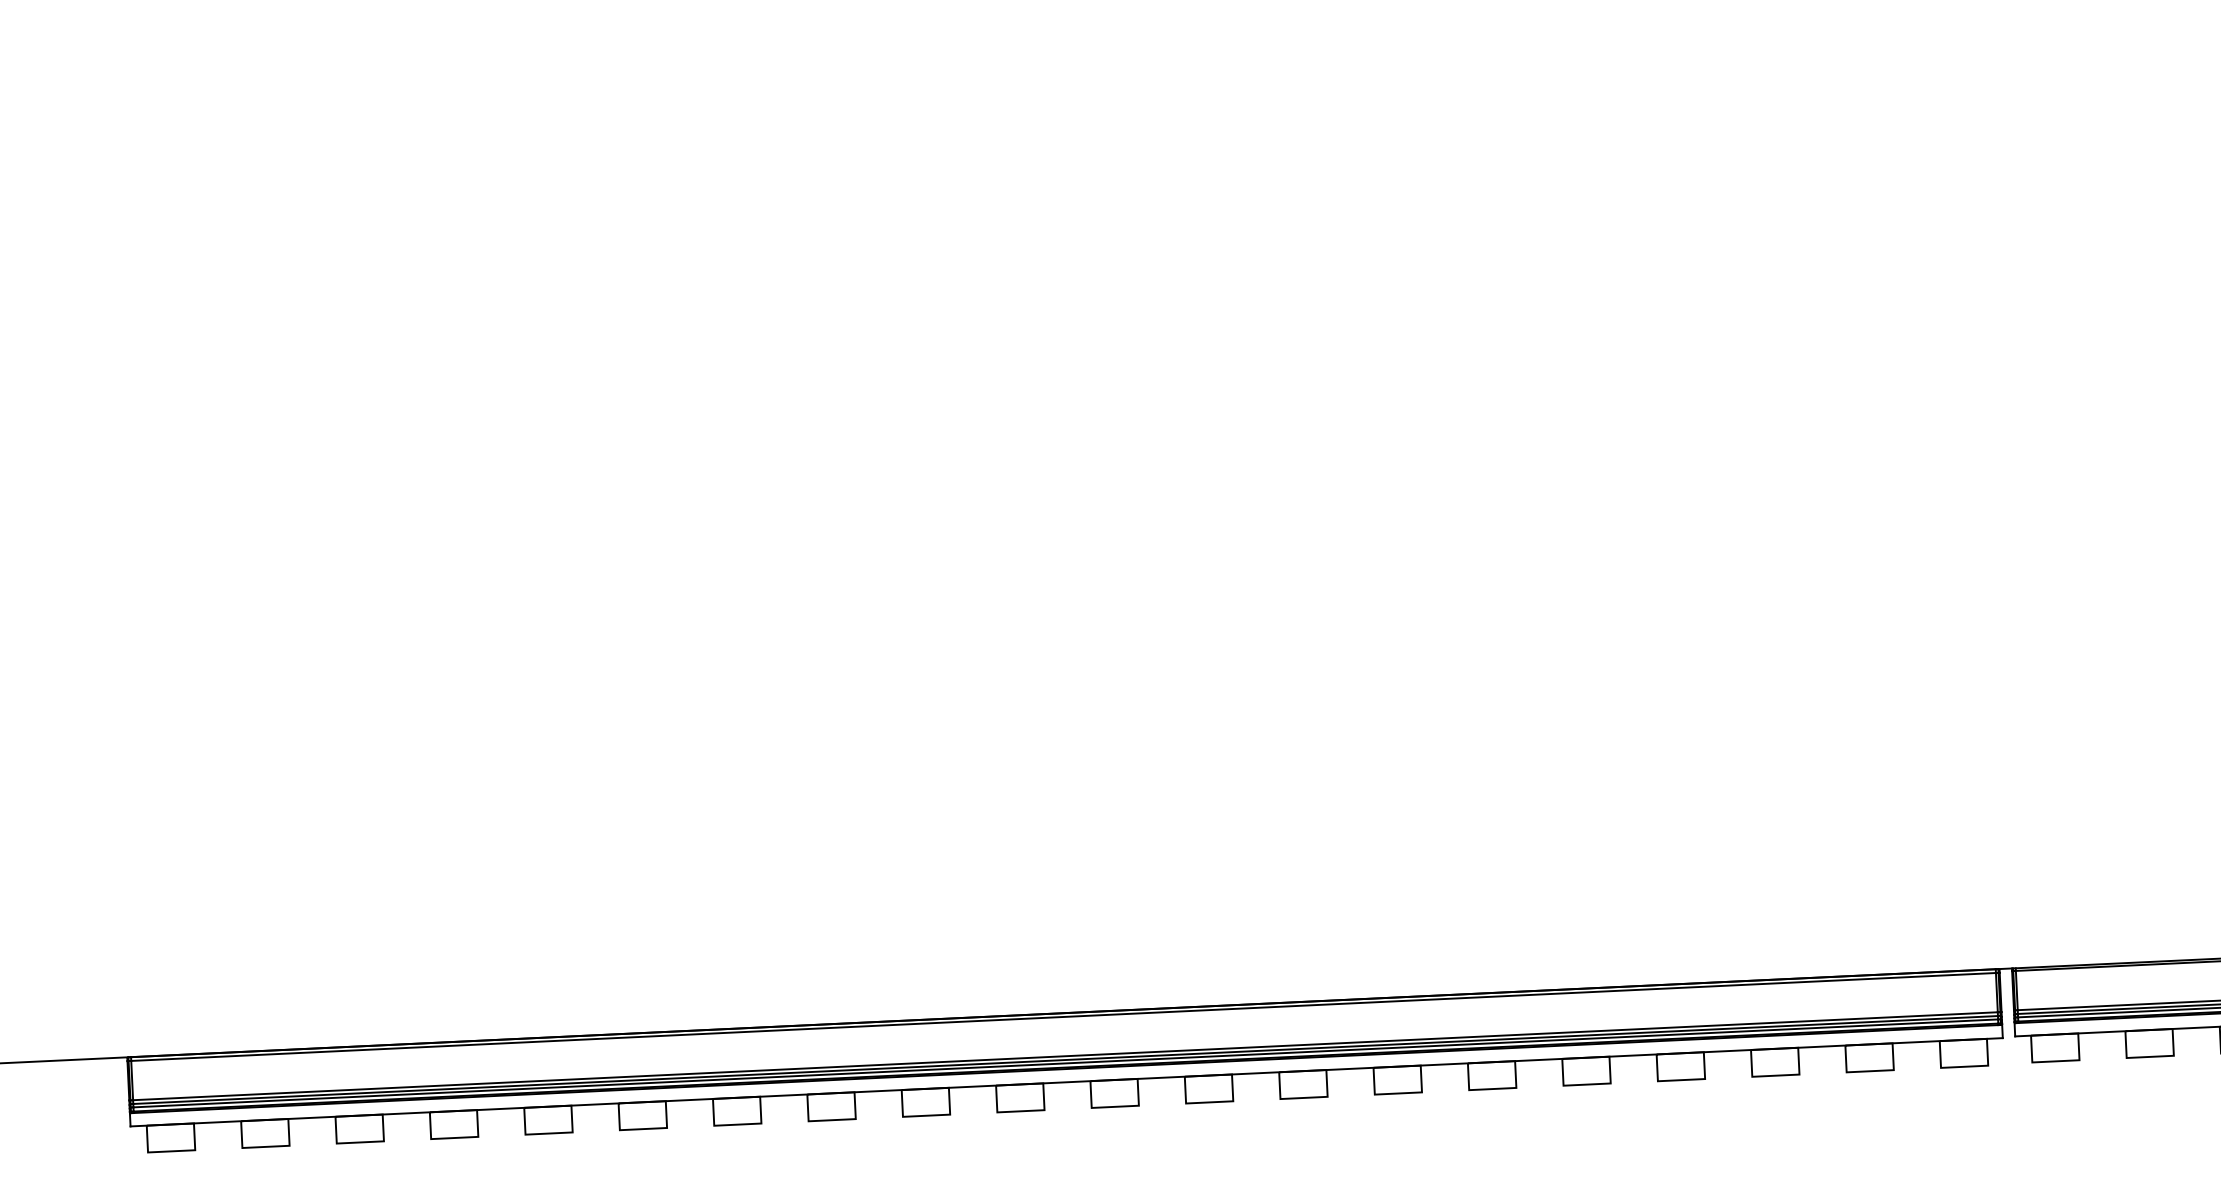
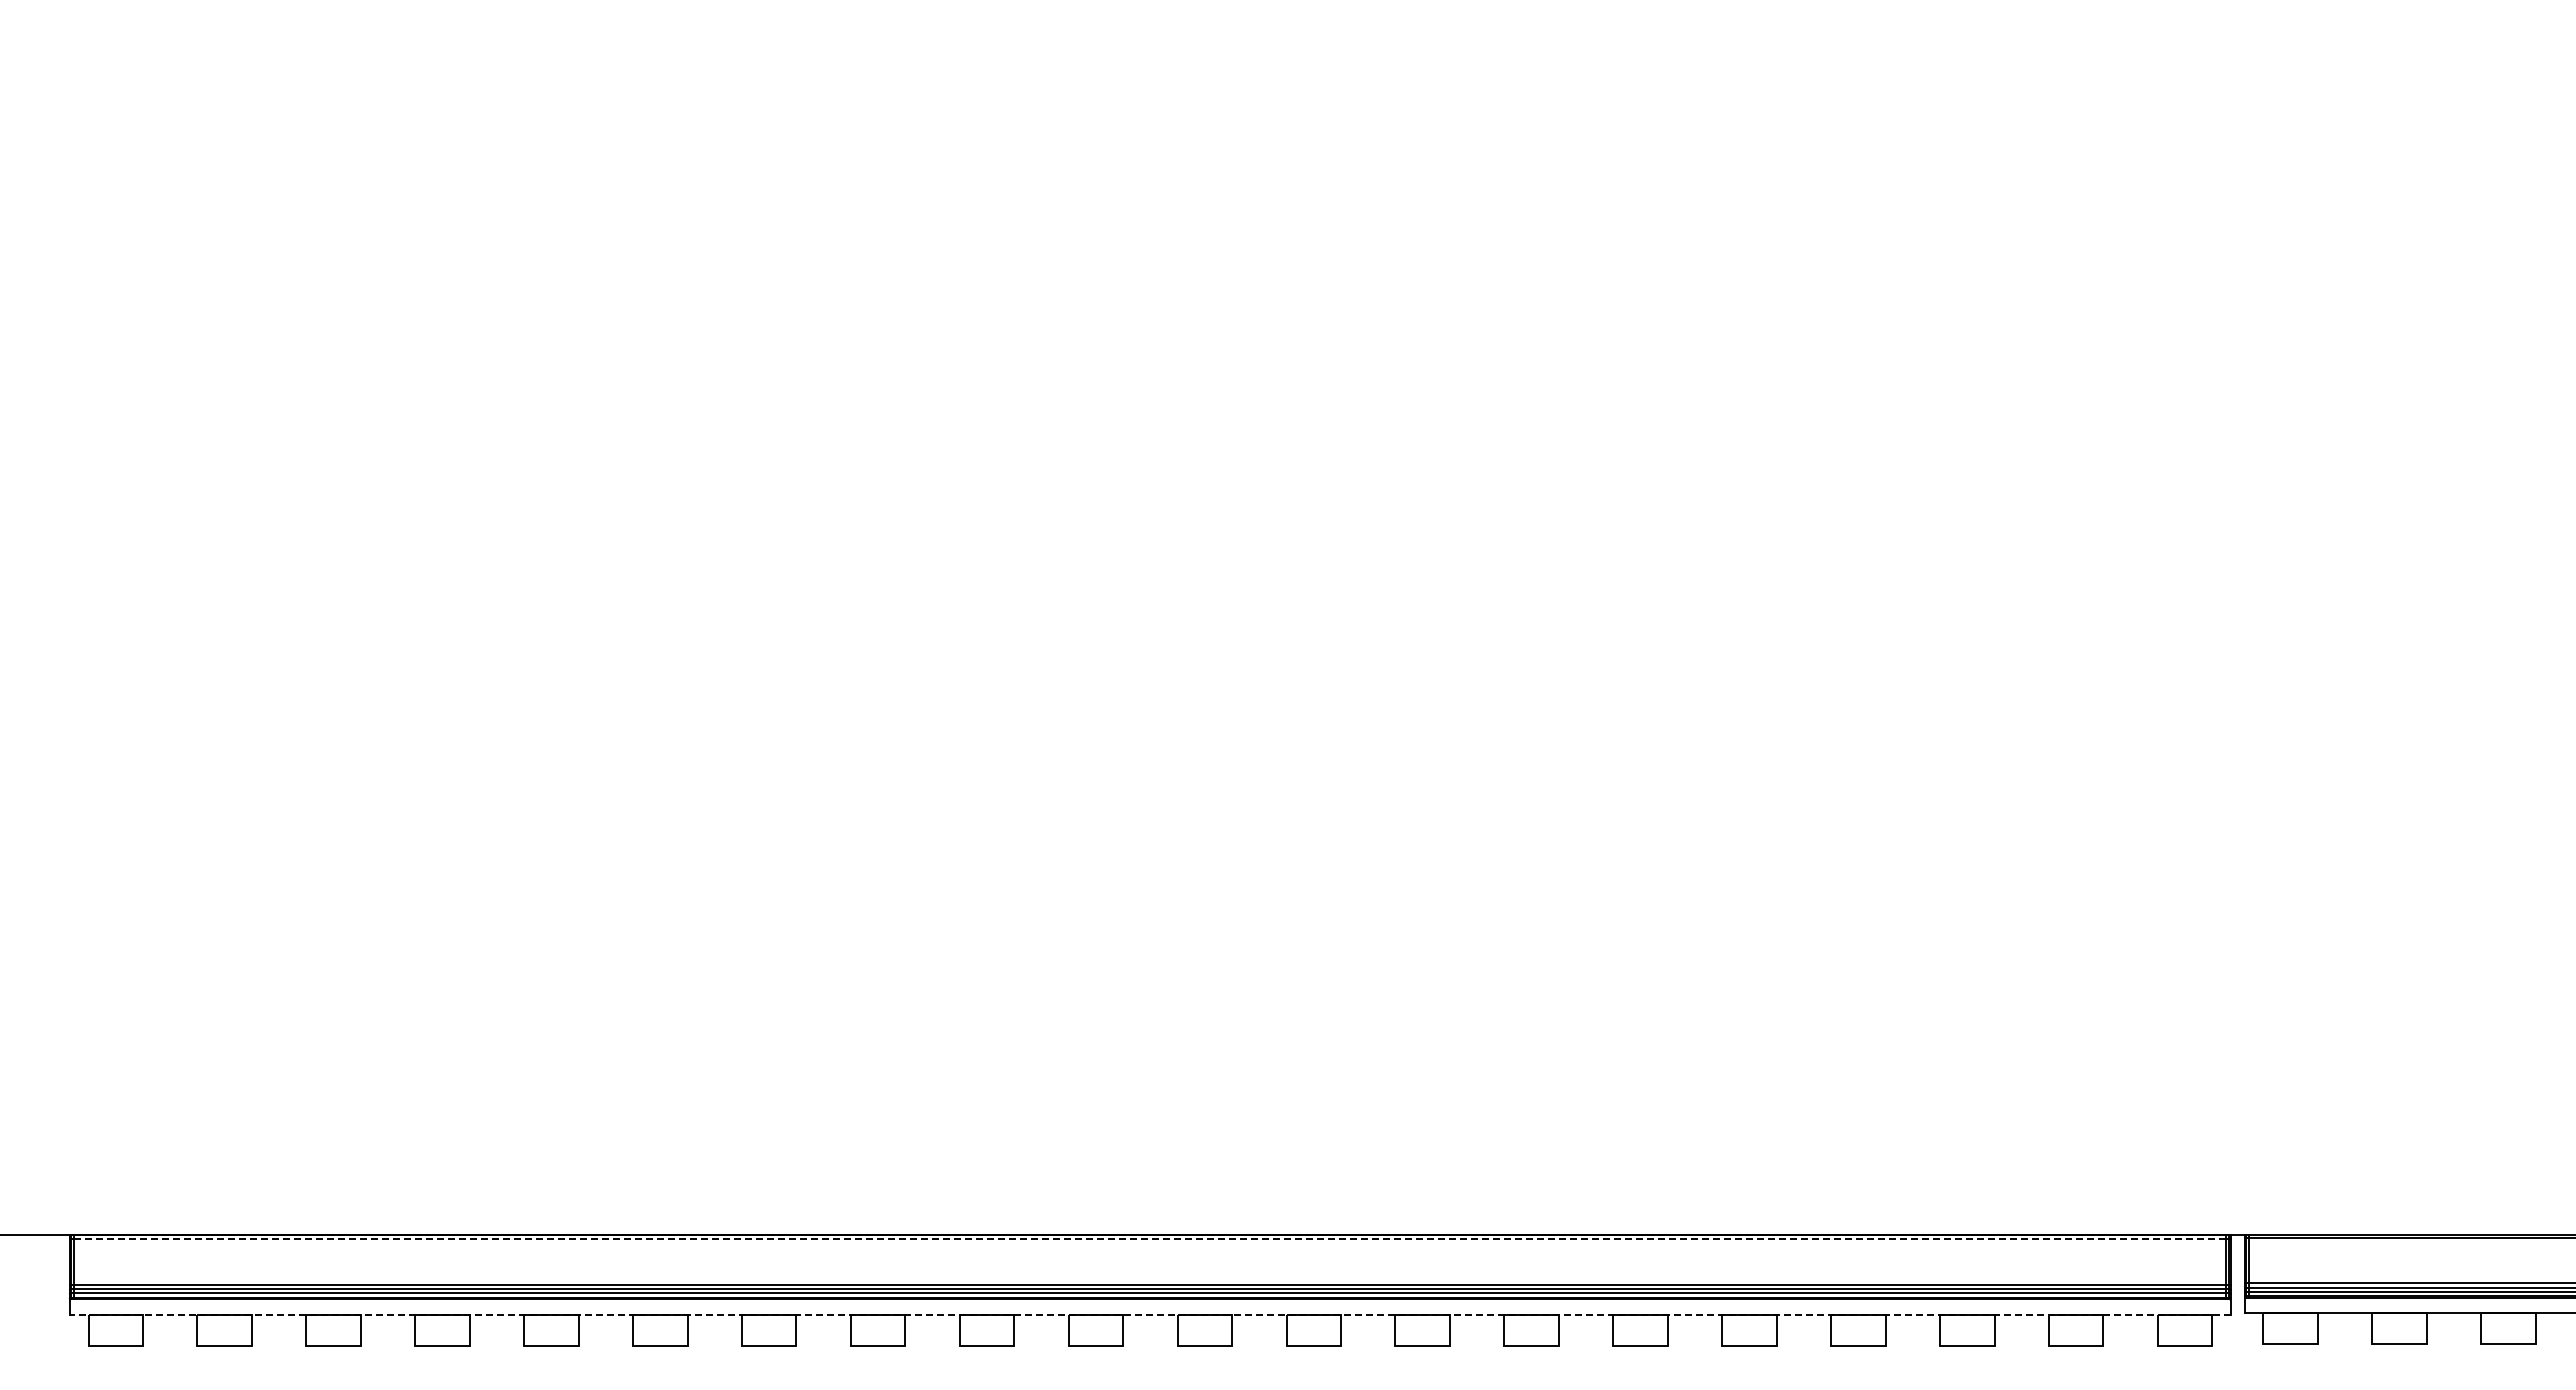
line: (1063, 1017) -> (1149, 1239), solid -> dashed
line: (1066, 1082) -> (1149, 1314), solid -> dashed

